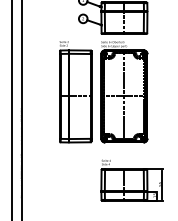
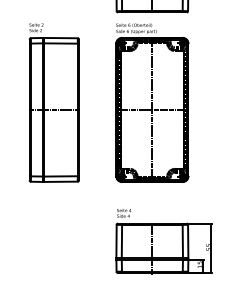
part: (75, 92) -> (54, 103), moved

